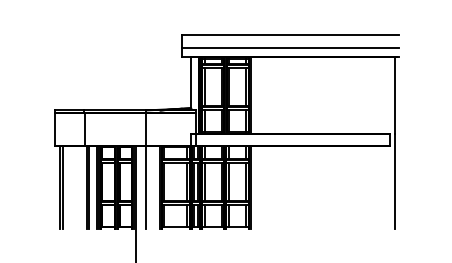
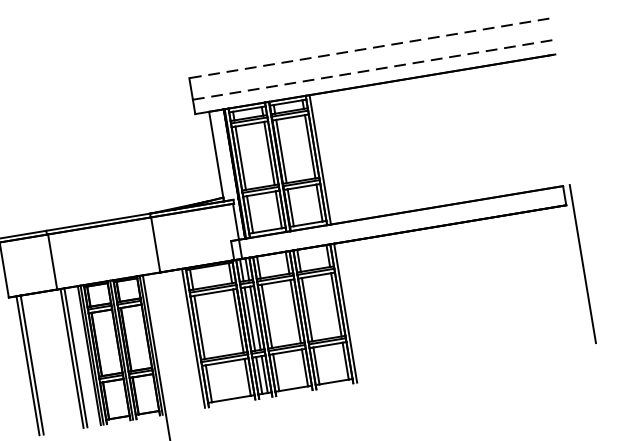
line: (289, 34) -> (367, 47), solid -> dashed
line: (290, 47) -> (372, 69), solid -> dashed
line: (394, 95) -> (559, 120), removed
line: (146, 187) -> (171, 341), removed

